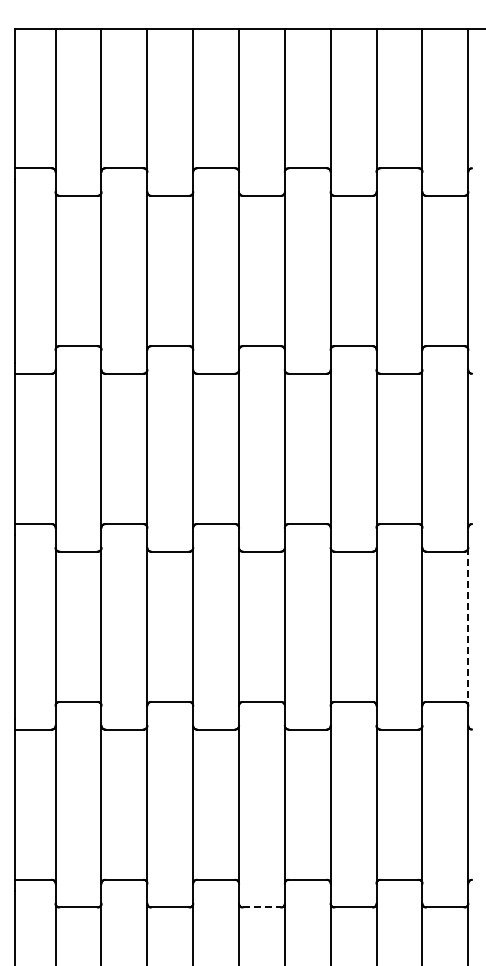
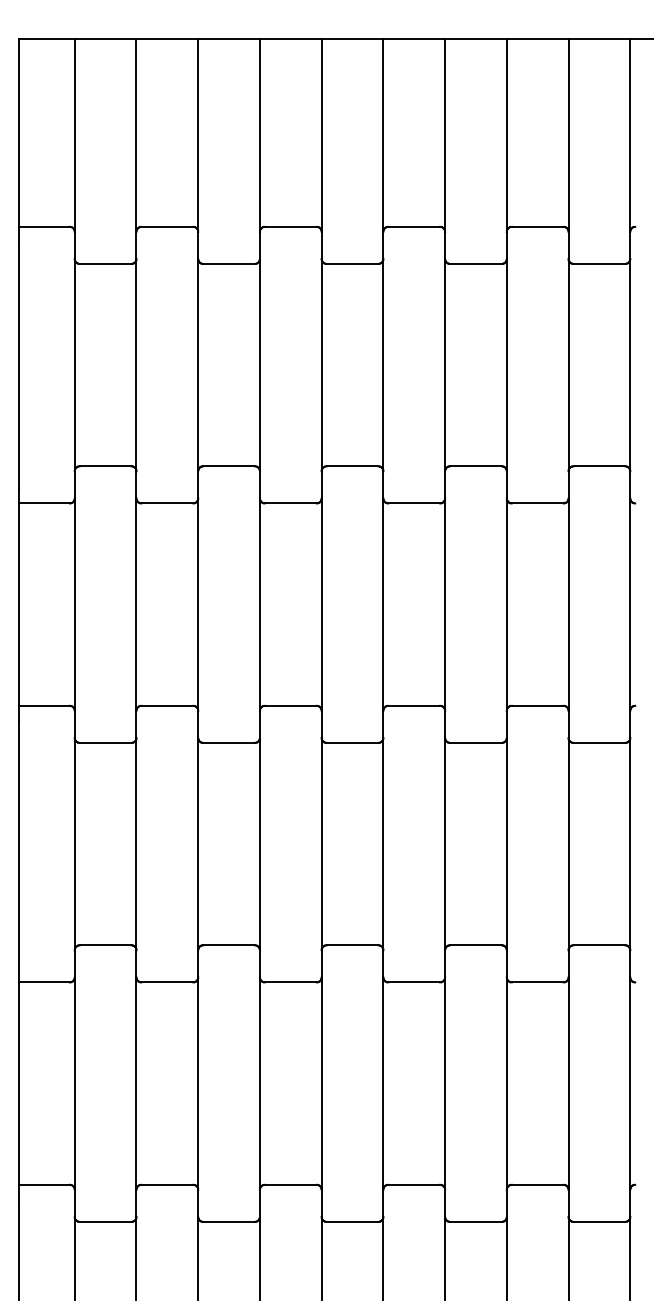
line: (468, 626) -> (630, 843), dashed -> solid
line: (262, 907) -> (353, 1222), dashed -> solid

